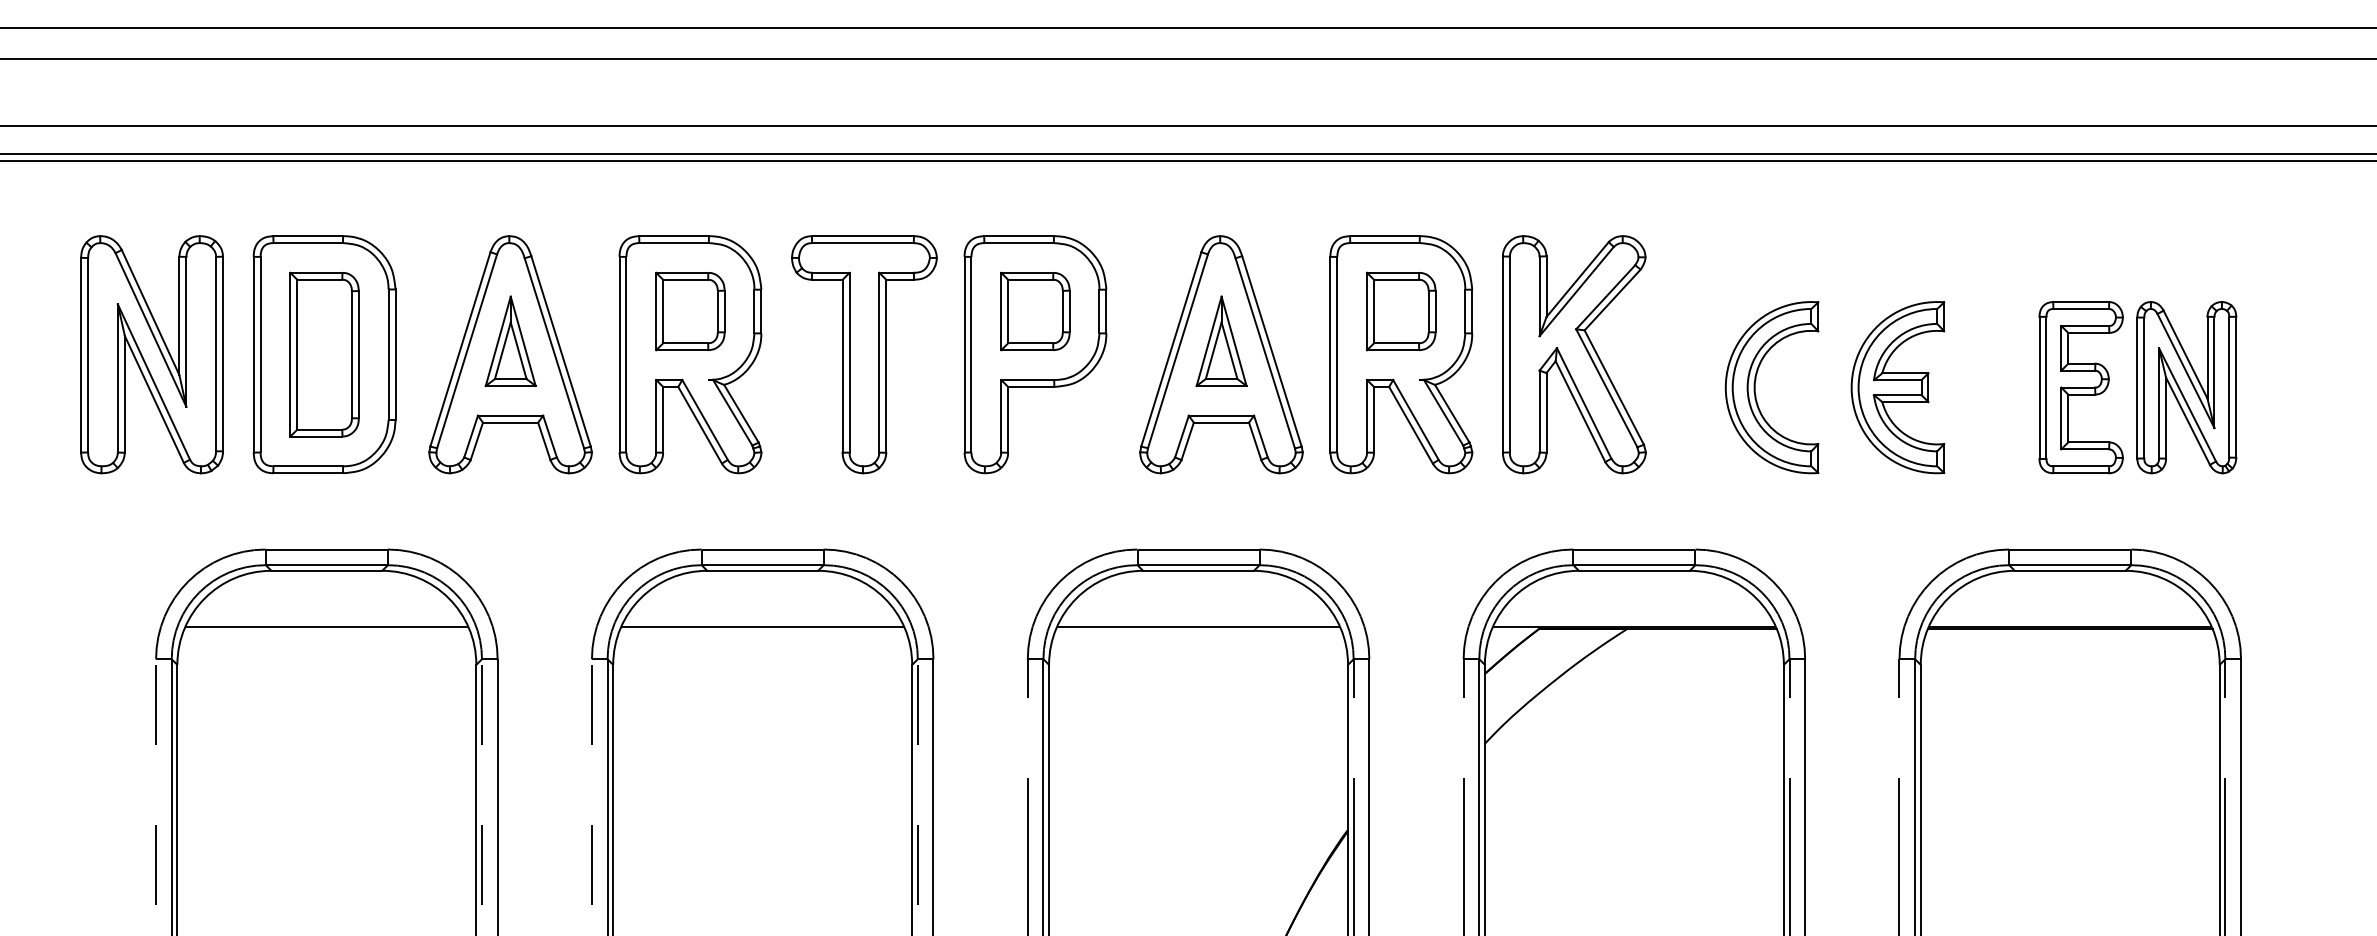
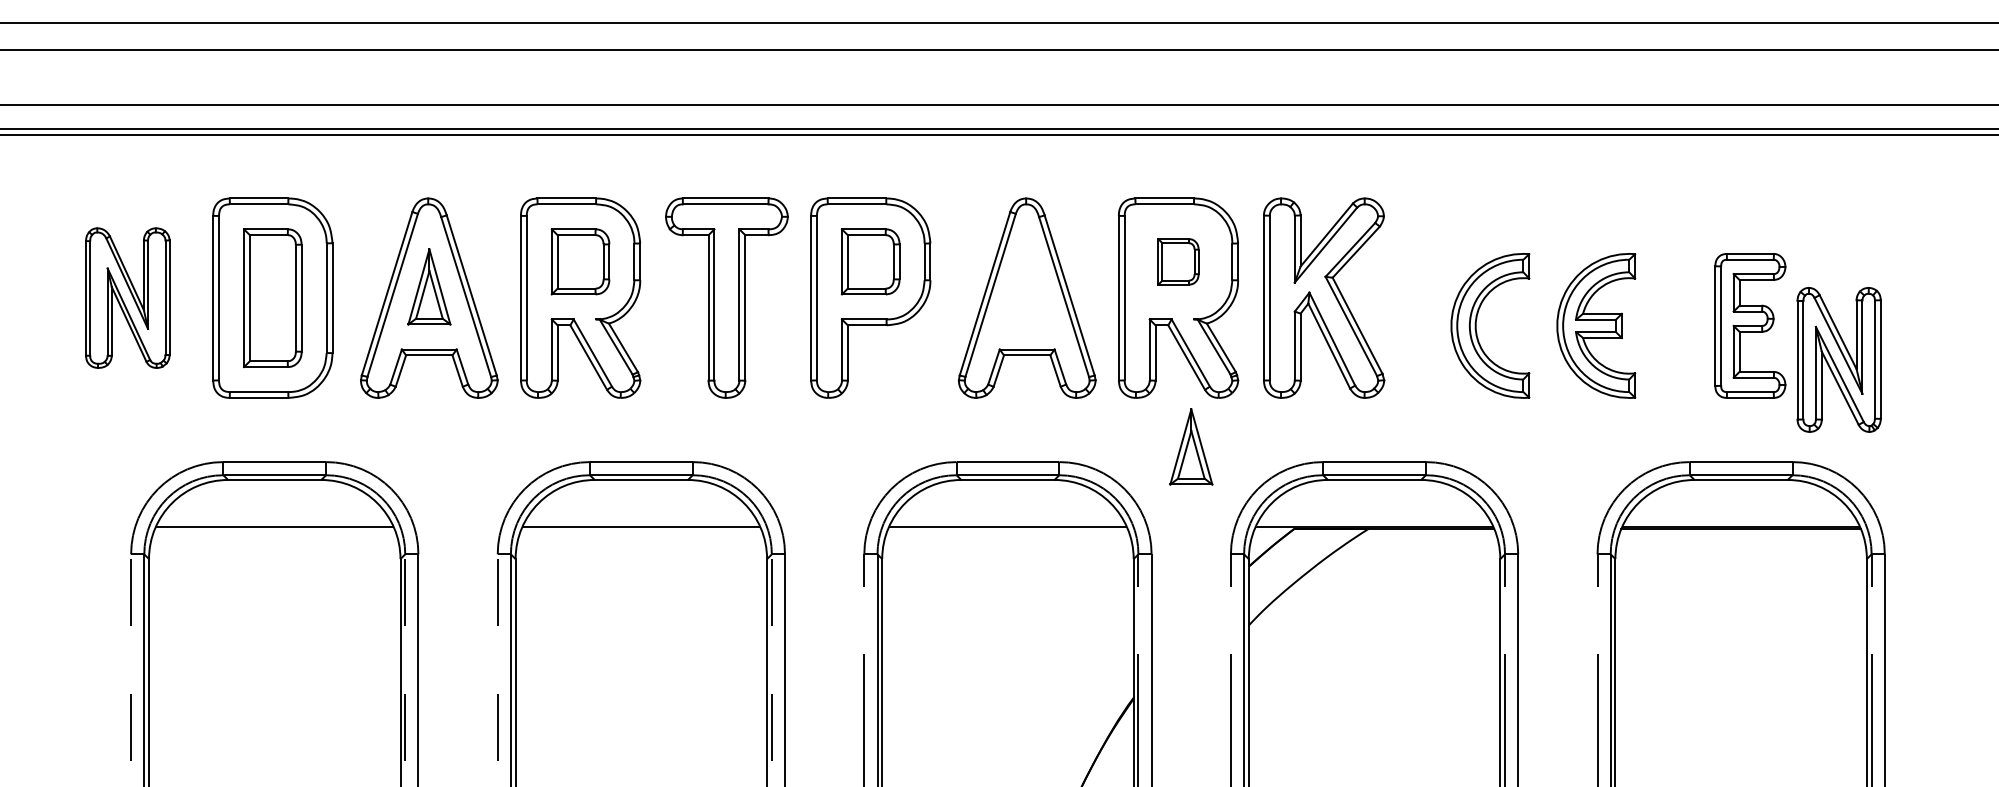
part: (1401, 311) -> (1178, 261), size x0.7
part: (1221, 340) -> (1191, 446), moved
part: (151, 353) -> (127, 297), size x0.7
part: (2185, 387) -> (1838, 359), moved

